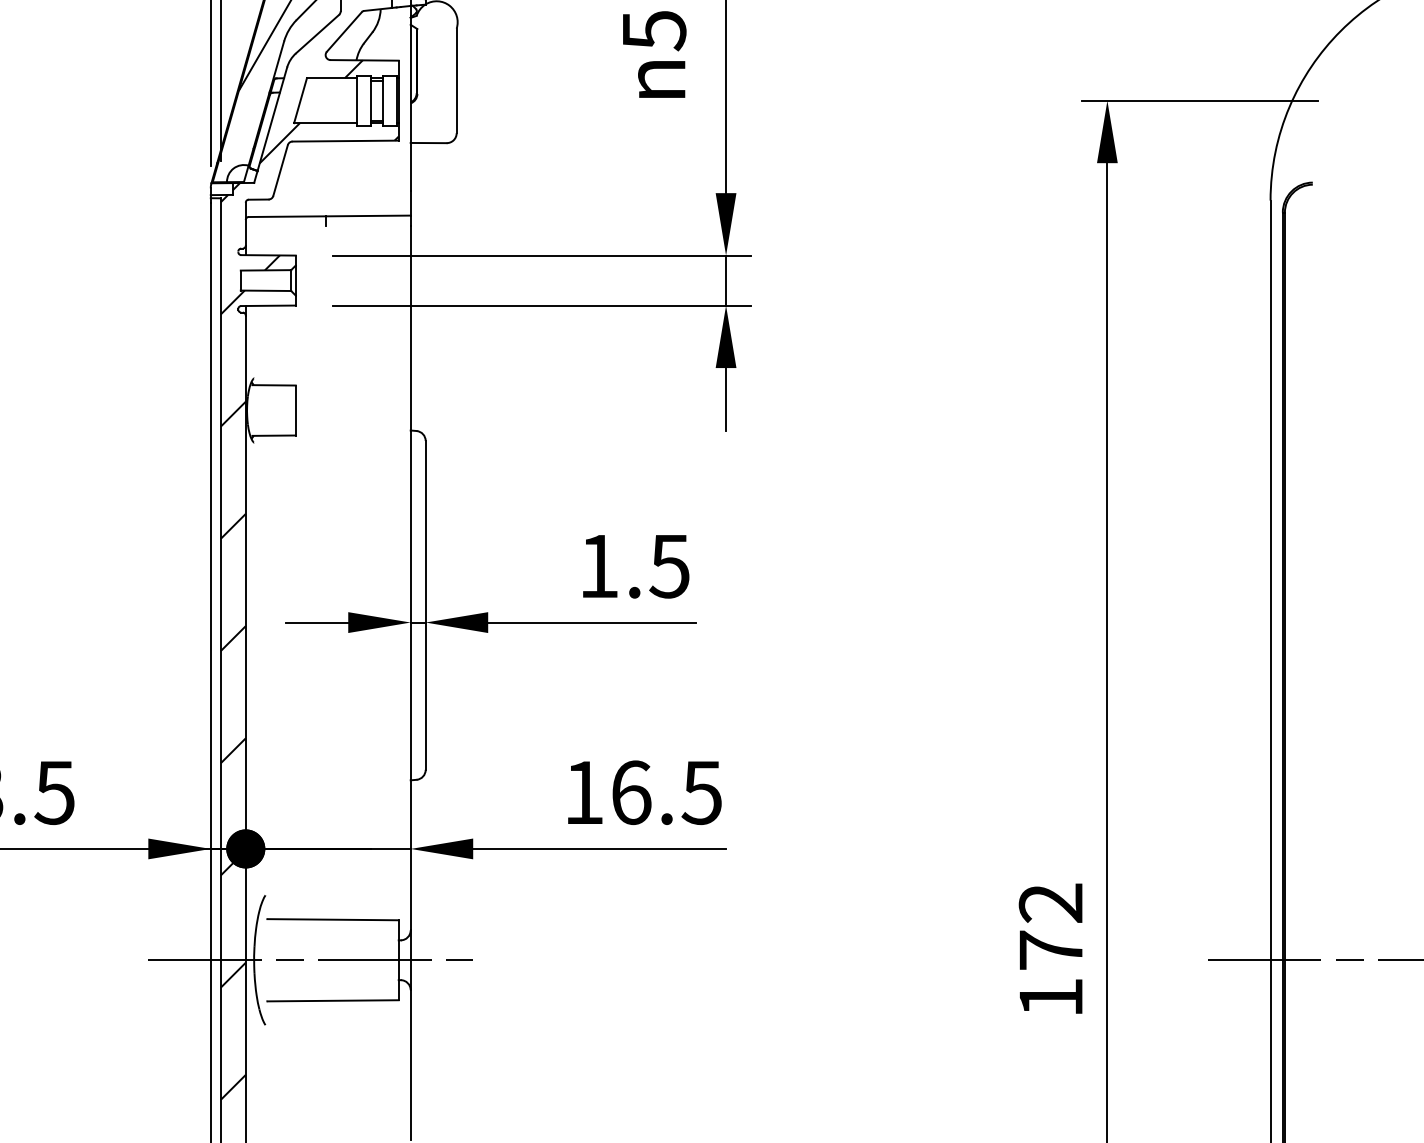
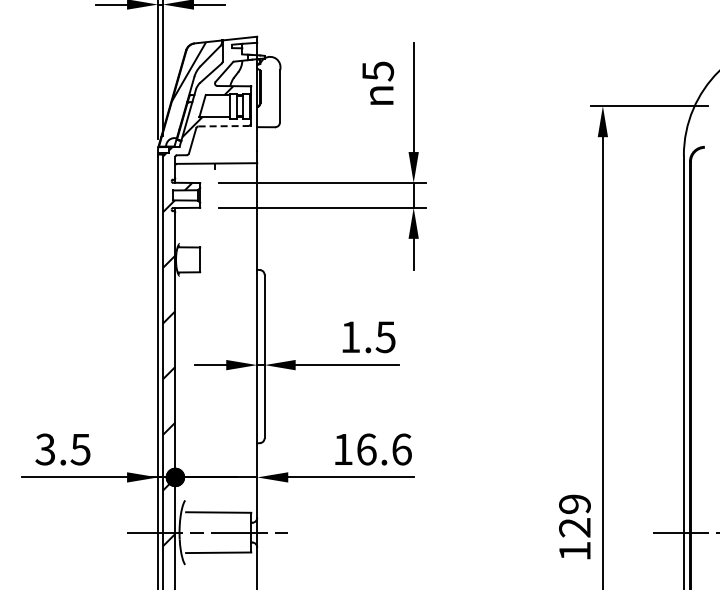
line: (346, 141) -> (225, 126), solid -> dashed
text: (701, 792) -> (401, 449), 16.5 -> 16.6
text: (1050, 925) -> (574, 515), 172 -> 129

